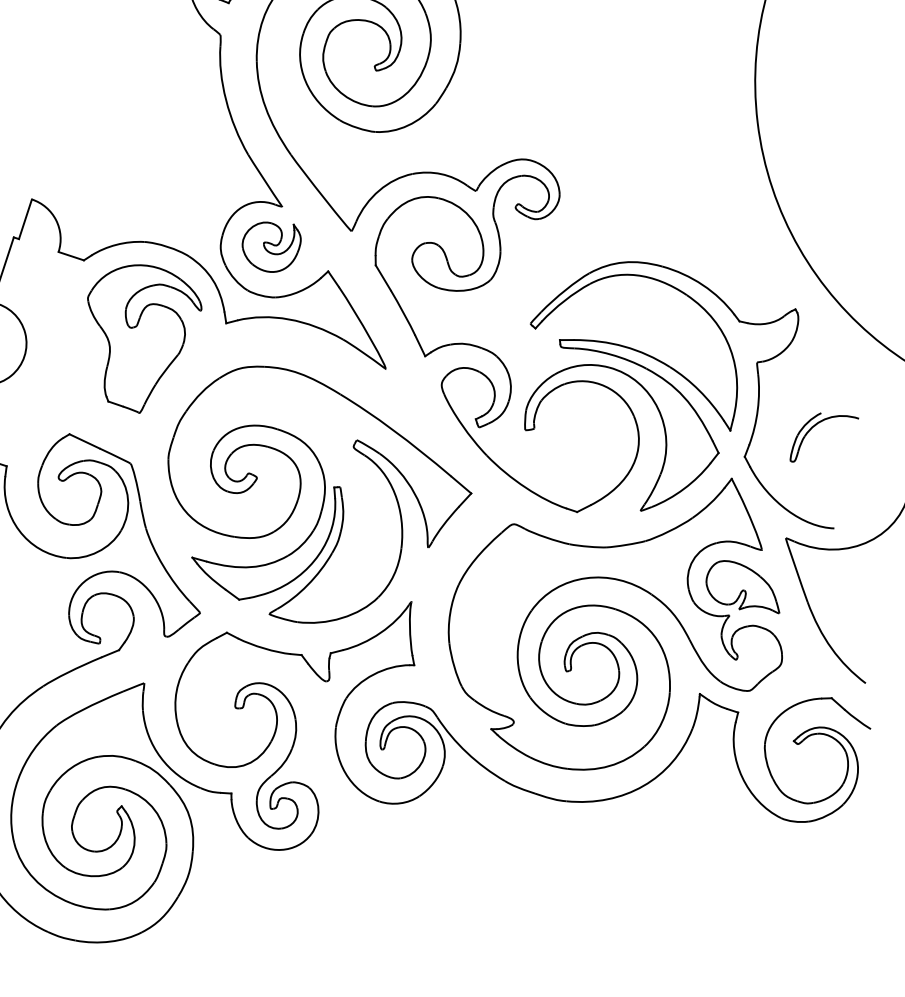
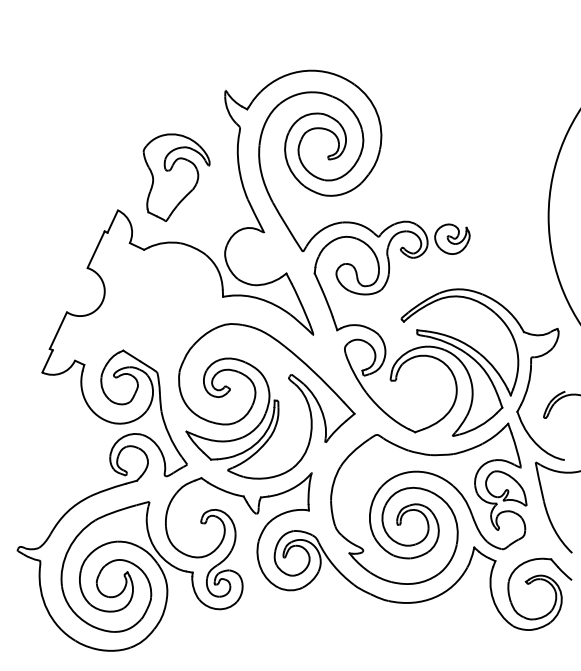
part: (272, 245) -> (452, 238), moved
part: (148, 337) -> (176, 177), moved

